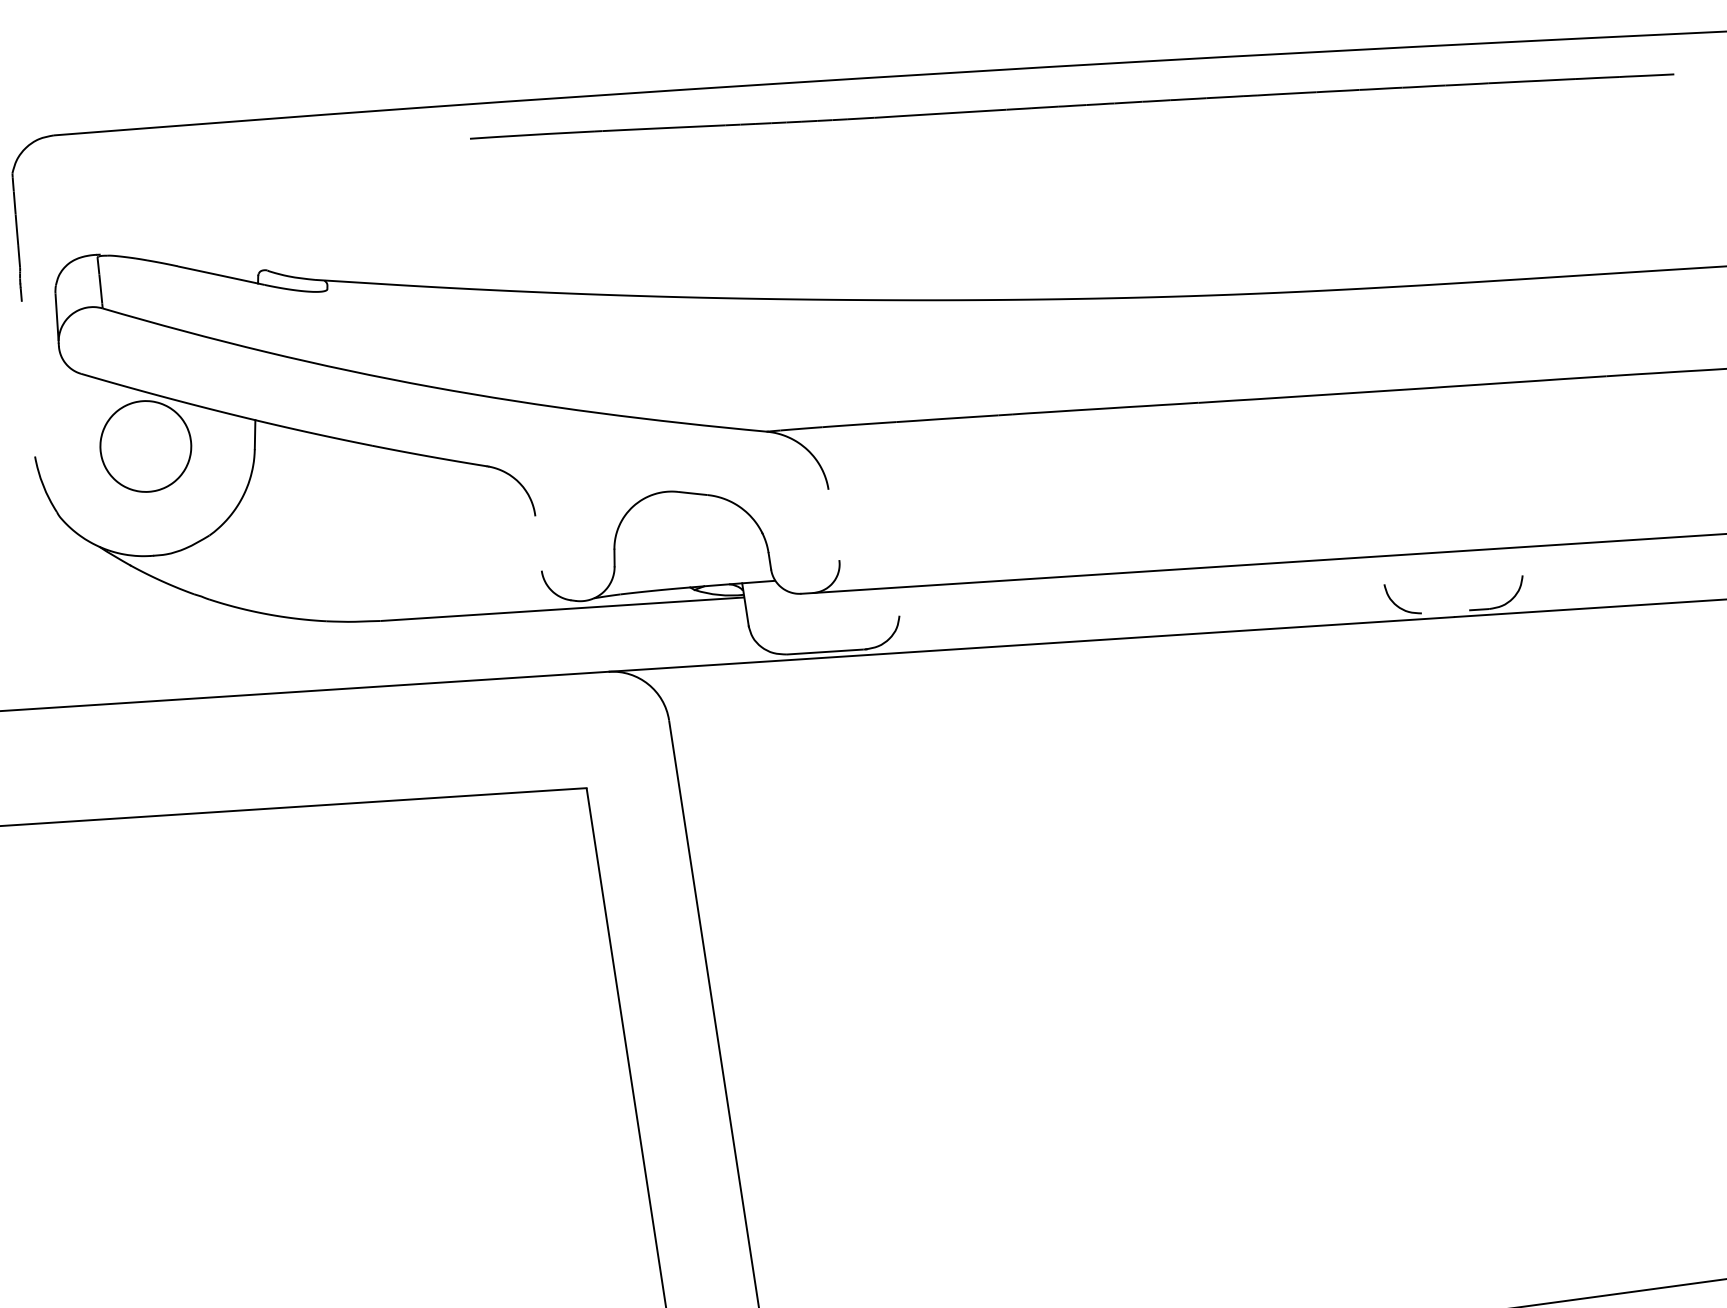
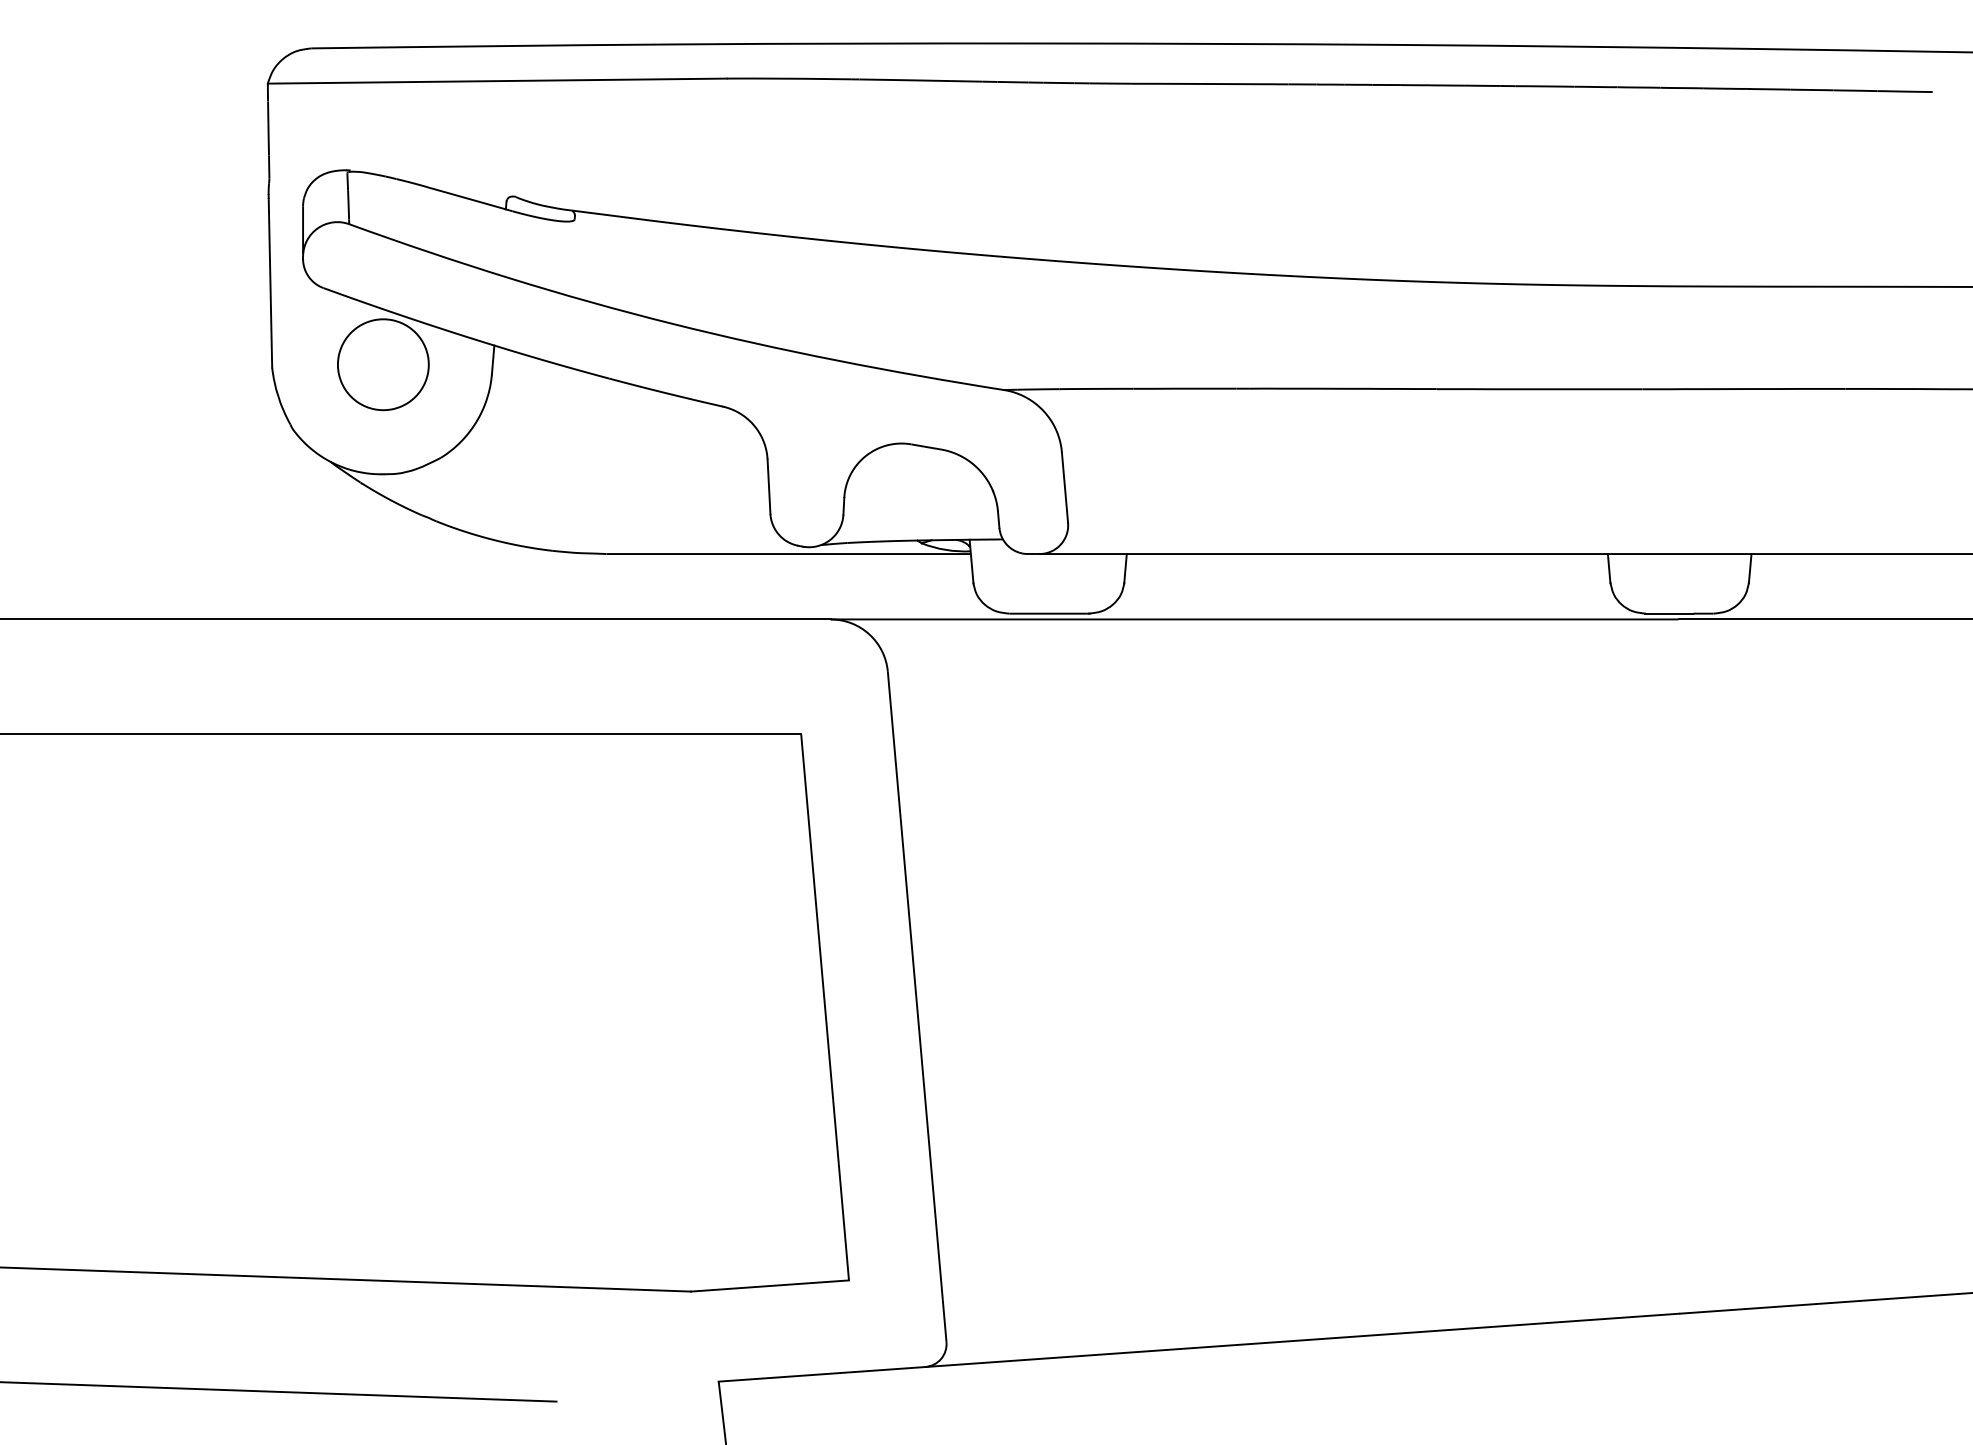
line: (240, 155) -> (496, 80), added
line: (28, 378) -> (270, 289), added
line: (833, 525) -> (1064, 487), added
line: (538, 543) -> (768, 486), added
line: (1522, 561) -> (1749, 568), added
line: (1381, 570) -> (1608, 568), added
line: (899, 601) -> (1125, 568), added
line: (1444, 611) -> (1668, 613), added

